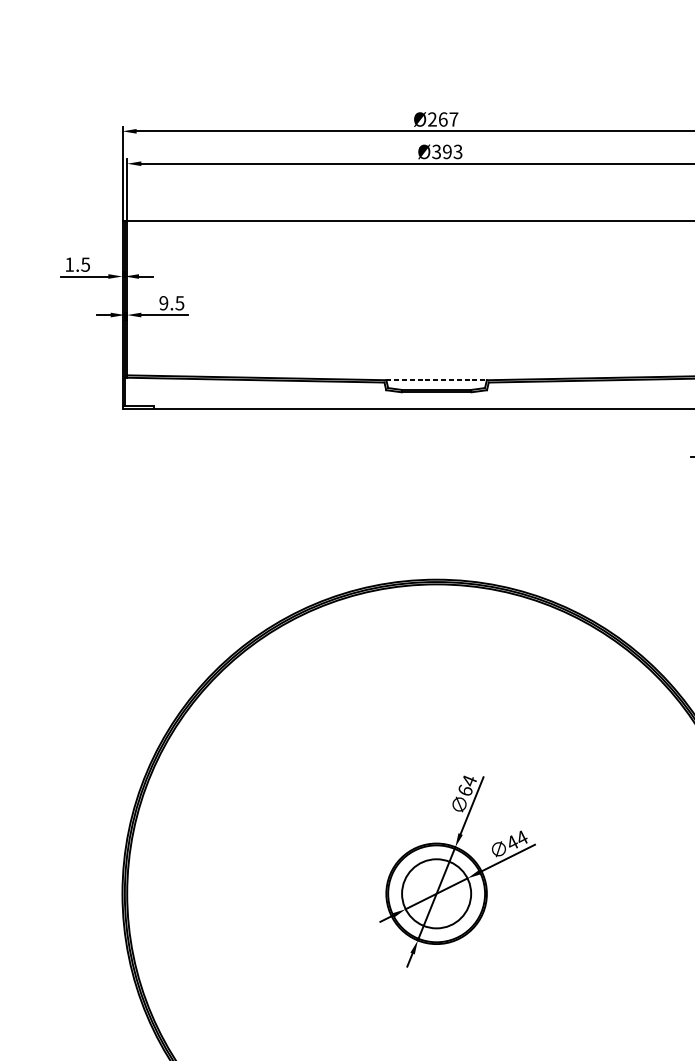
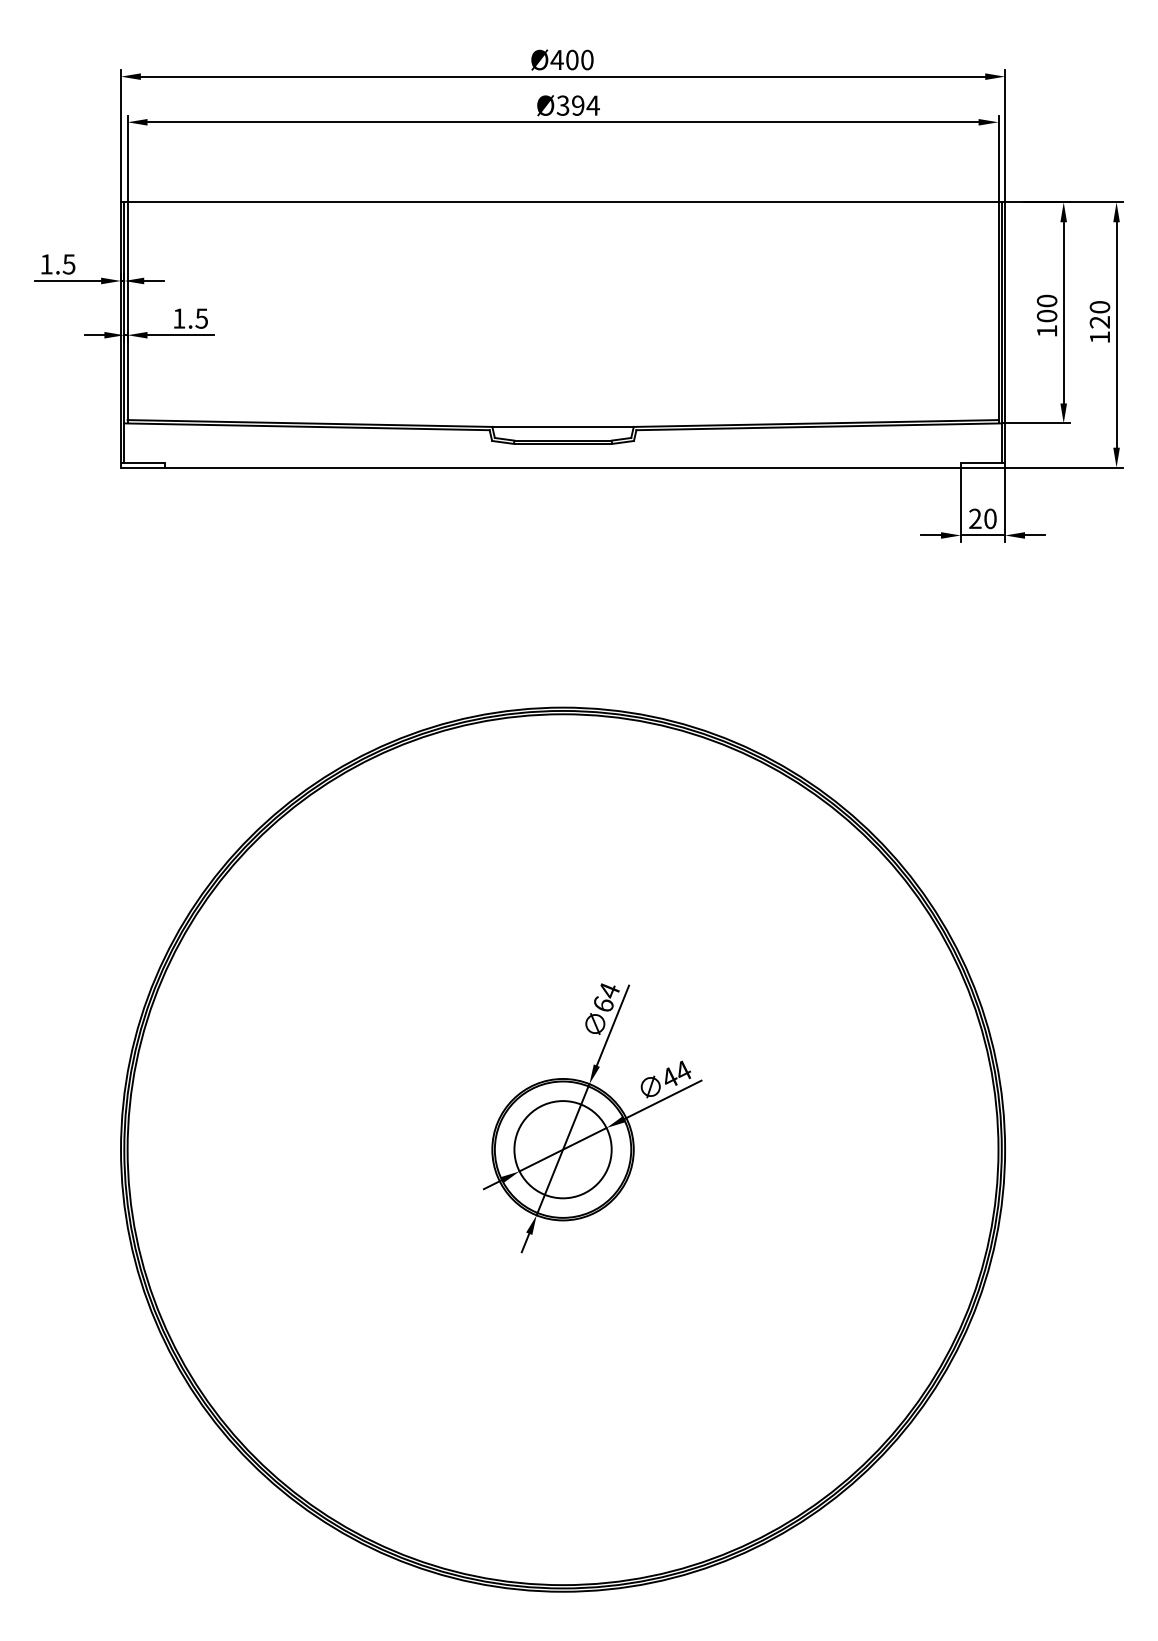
text: (442, 119) -> (571, 59), Ø267 -> Ø400
text: (457, 151) -> (592, 105), Ø393 -> Ø394
text: (164, 303) -> (179, 318), 9.5 -> 1.5
line: (436, 379) -> (563, 426), dashed -> solid

